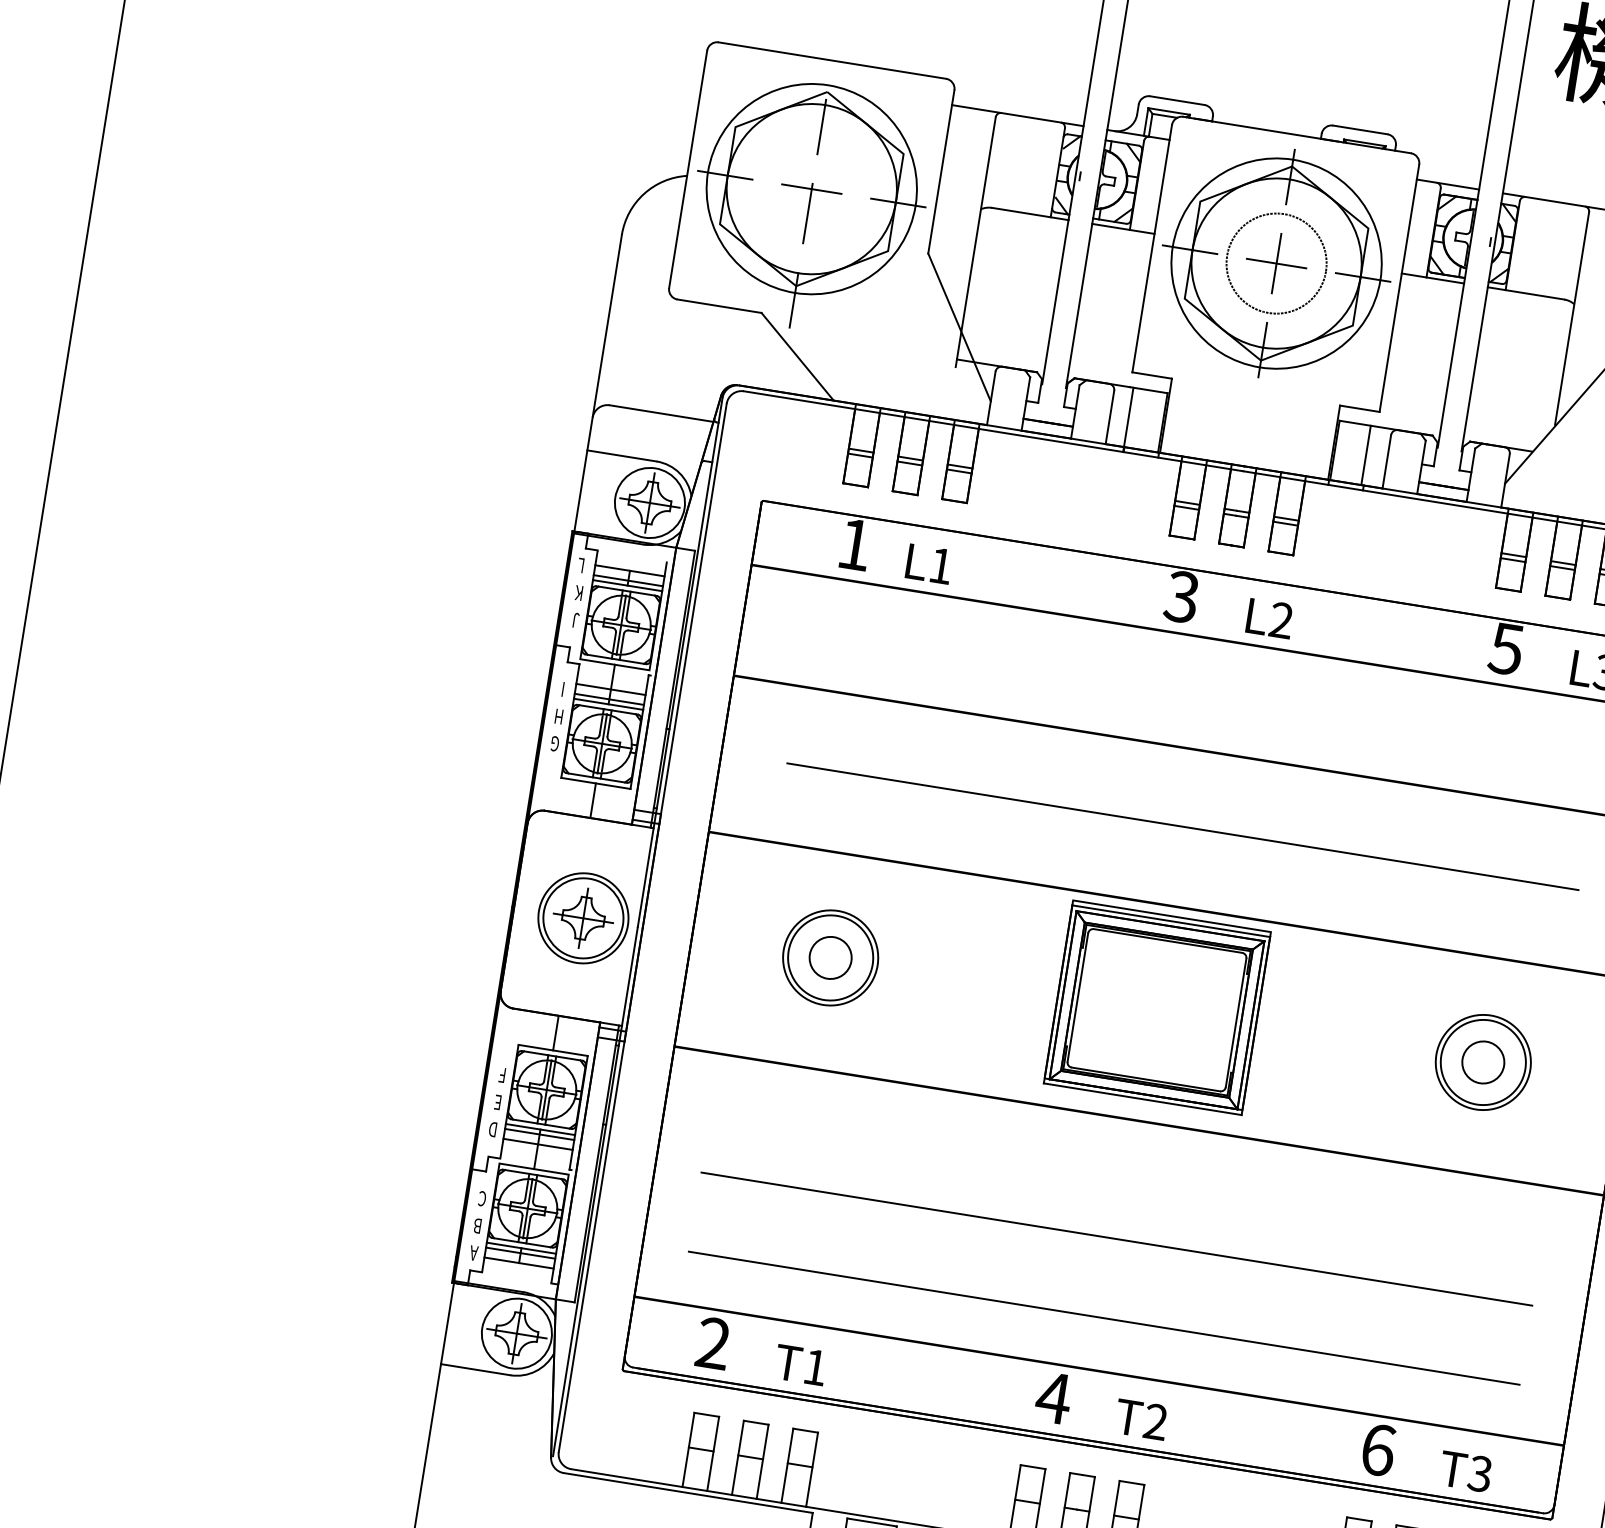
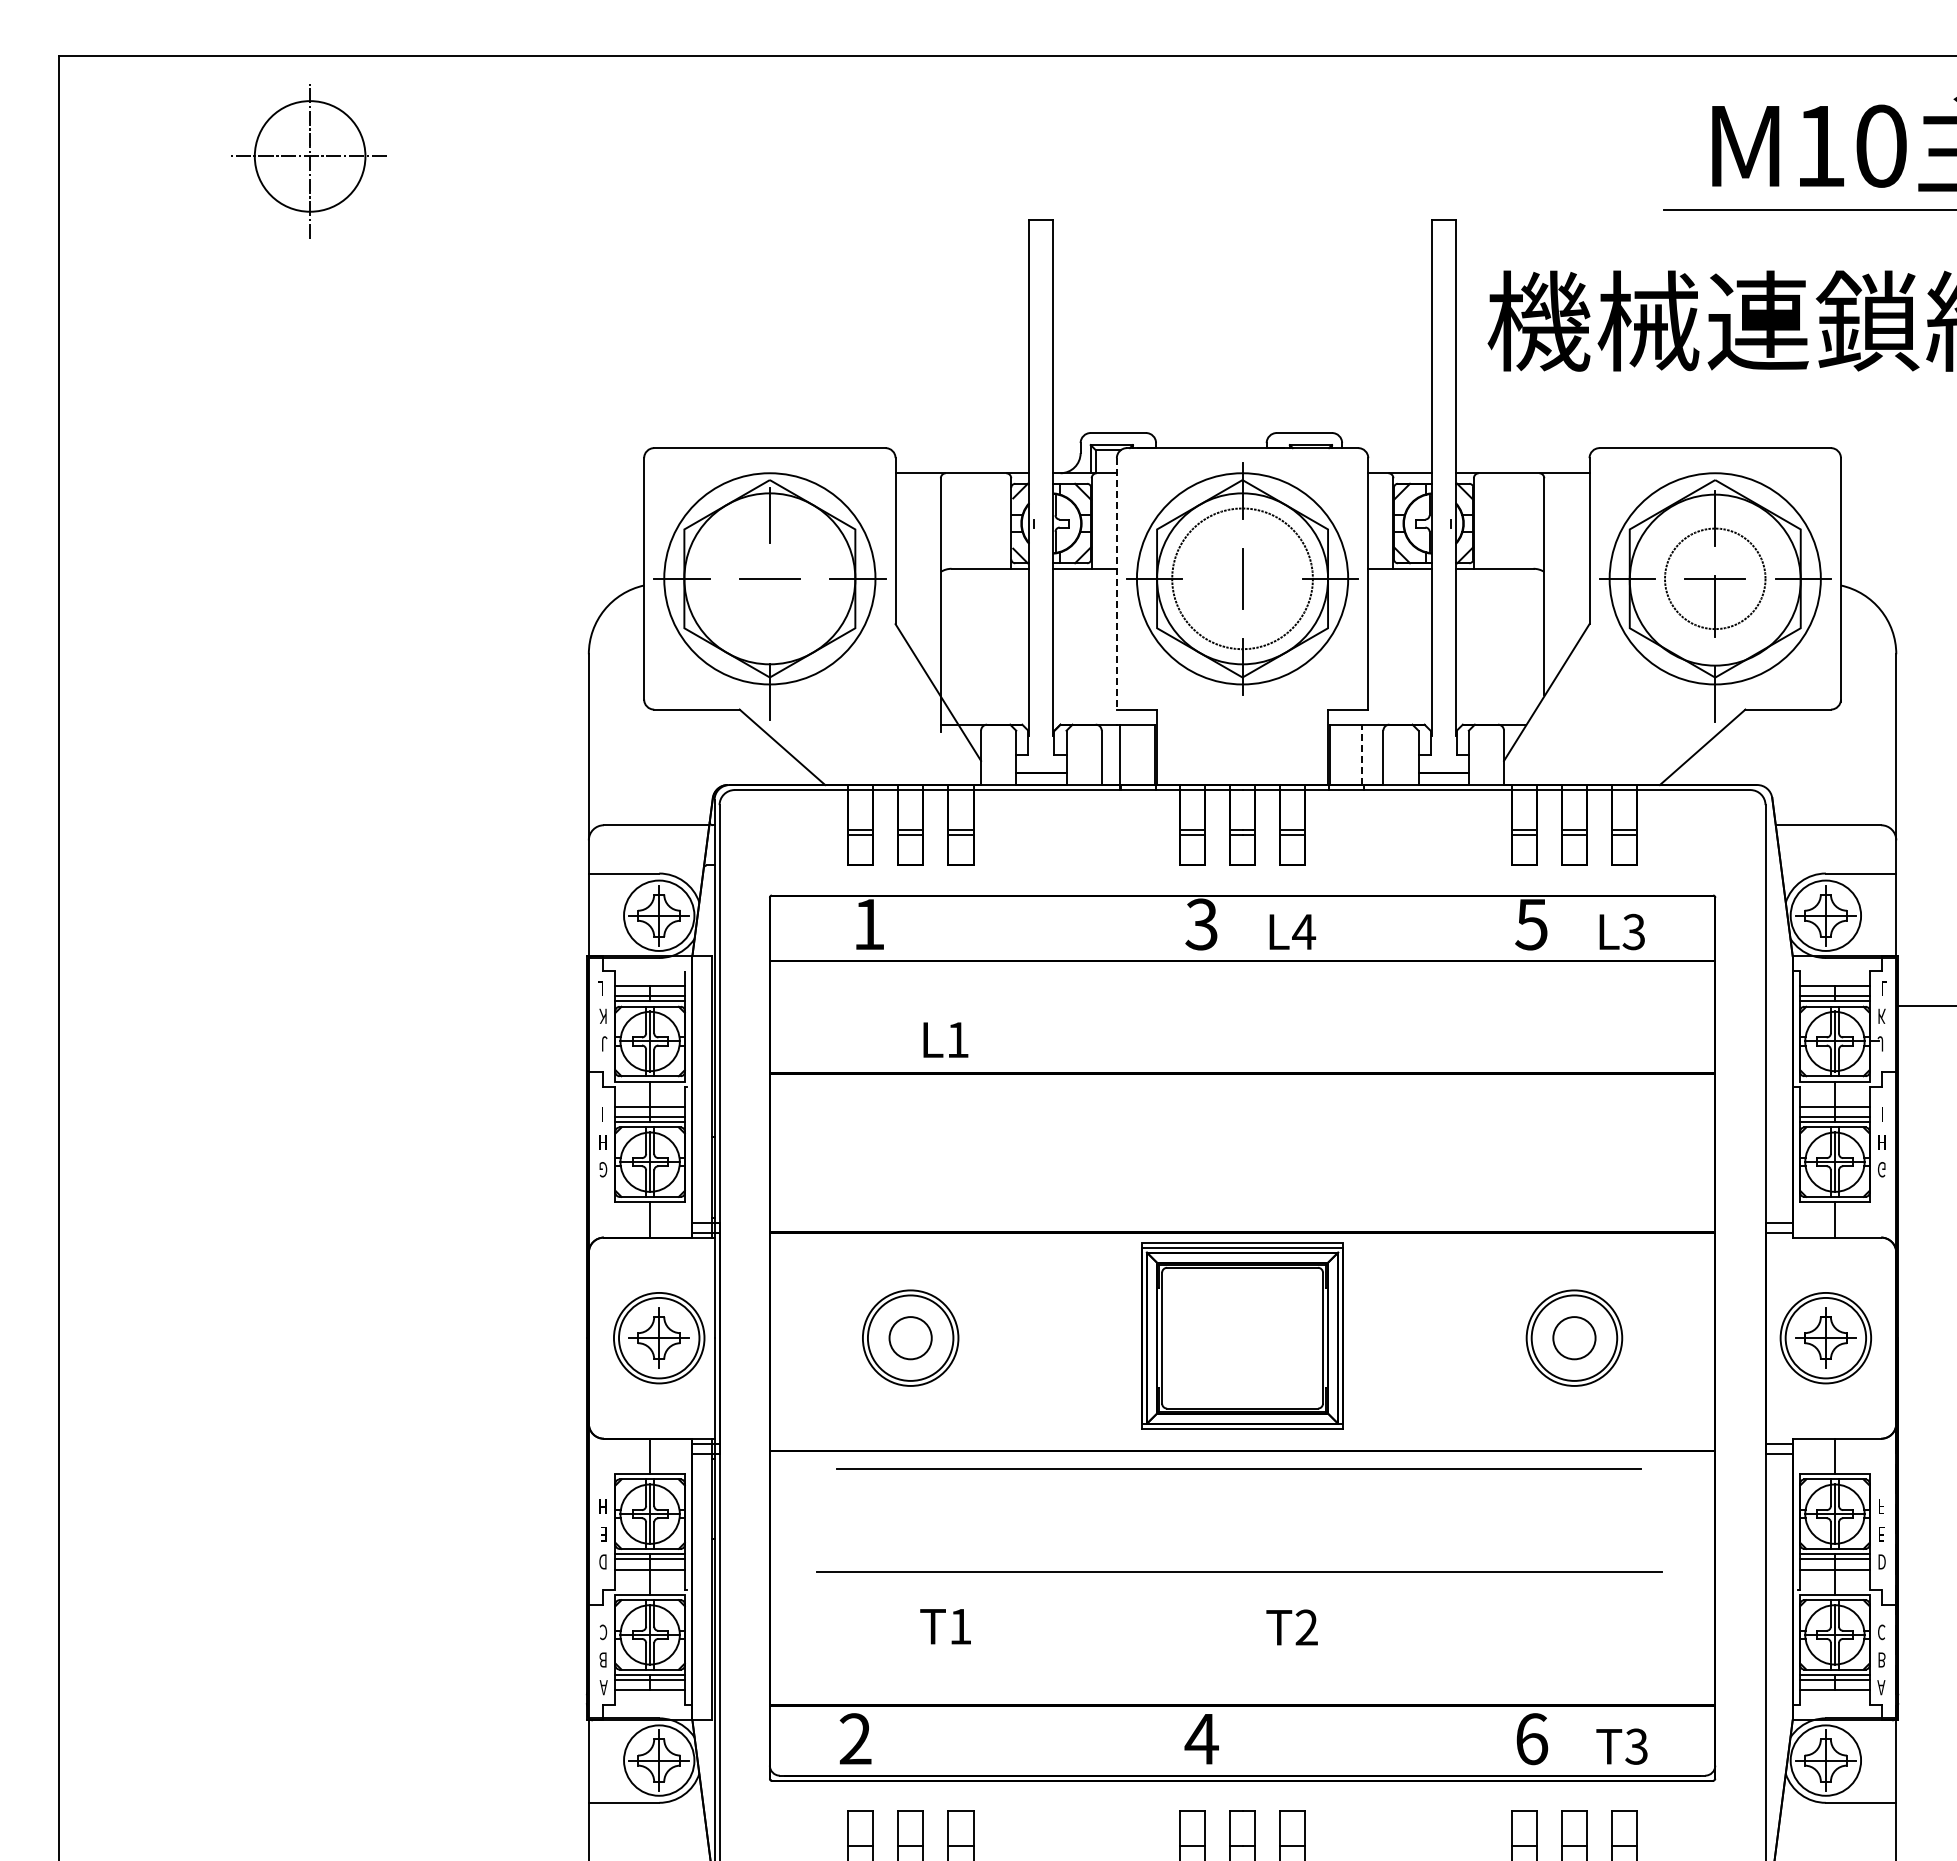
line: (807, 213) -> (769, 603), removed
line: (1151, 248) -> (1116, 583), solid -> dashed
circle: (1276, 263) -> (1242, 578), size x1.4
line: (1276, 263) -> (1242, 578), removed
line: (1365, 455) -> (1361, 754), solid -> dashed
text: (928, 563) -> (945, 1039), moved
text: (1281, 620) -> (1304, 931), L2 -> L4
line: (1182, 826) -> (1238, 1468), moved
text: (500, 1074) -> (601, 1506), F -> H
line: (1103, 1317) -> (1238, 1651), removed
text: (800, 1364) -> (945, 1626), moved
text: (1140, 1419) -> (1291, 1627), moved

